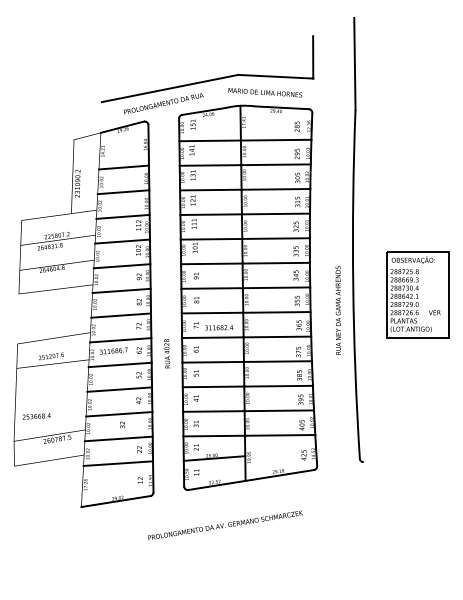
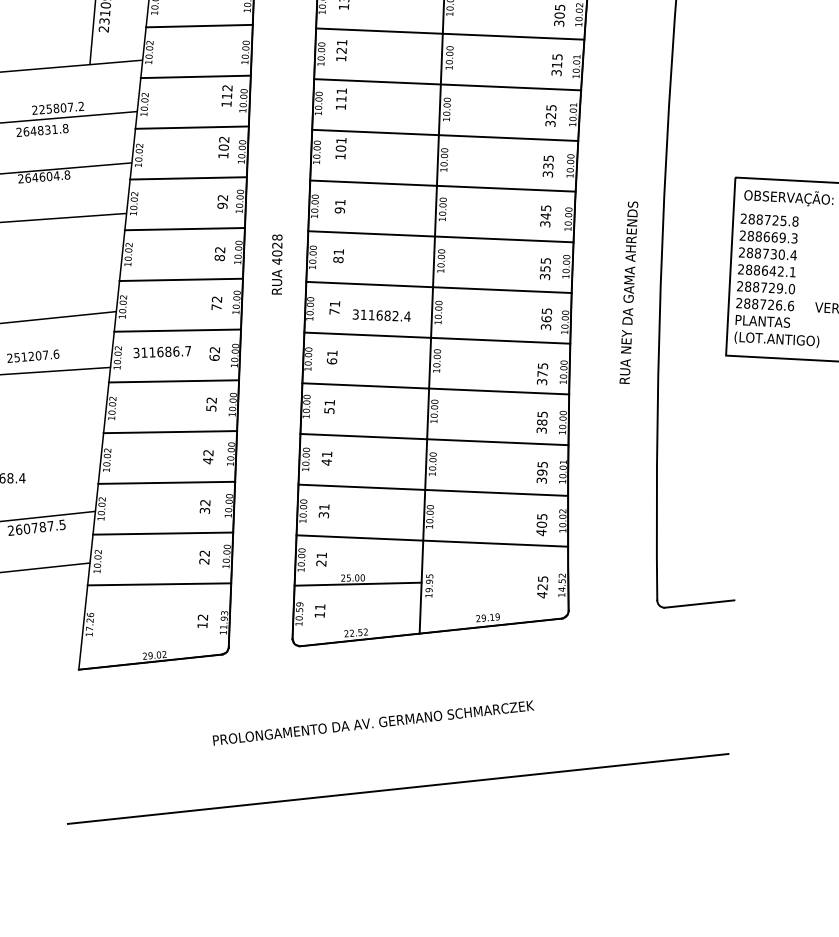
text: (166, 353) -> (275, 263), moved
text: (122, 424) -> (205, 505), moved
line: (380, 459) -> (699, 604), added
line: (239, 556) -> (398, 788), added

